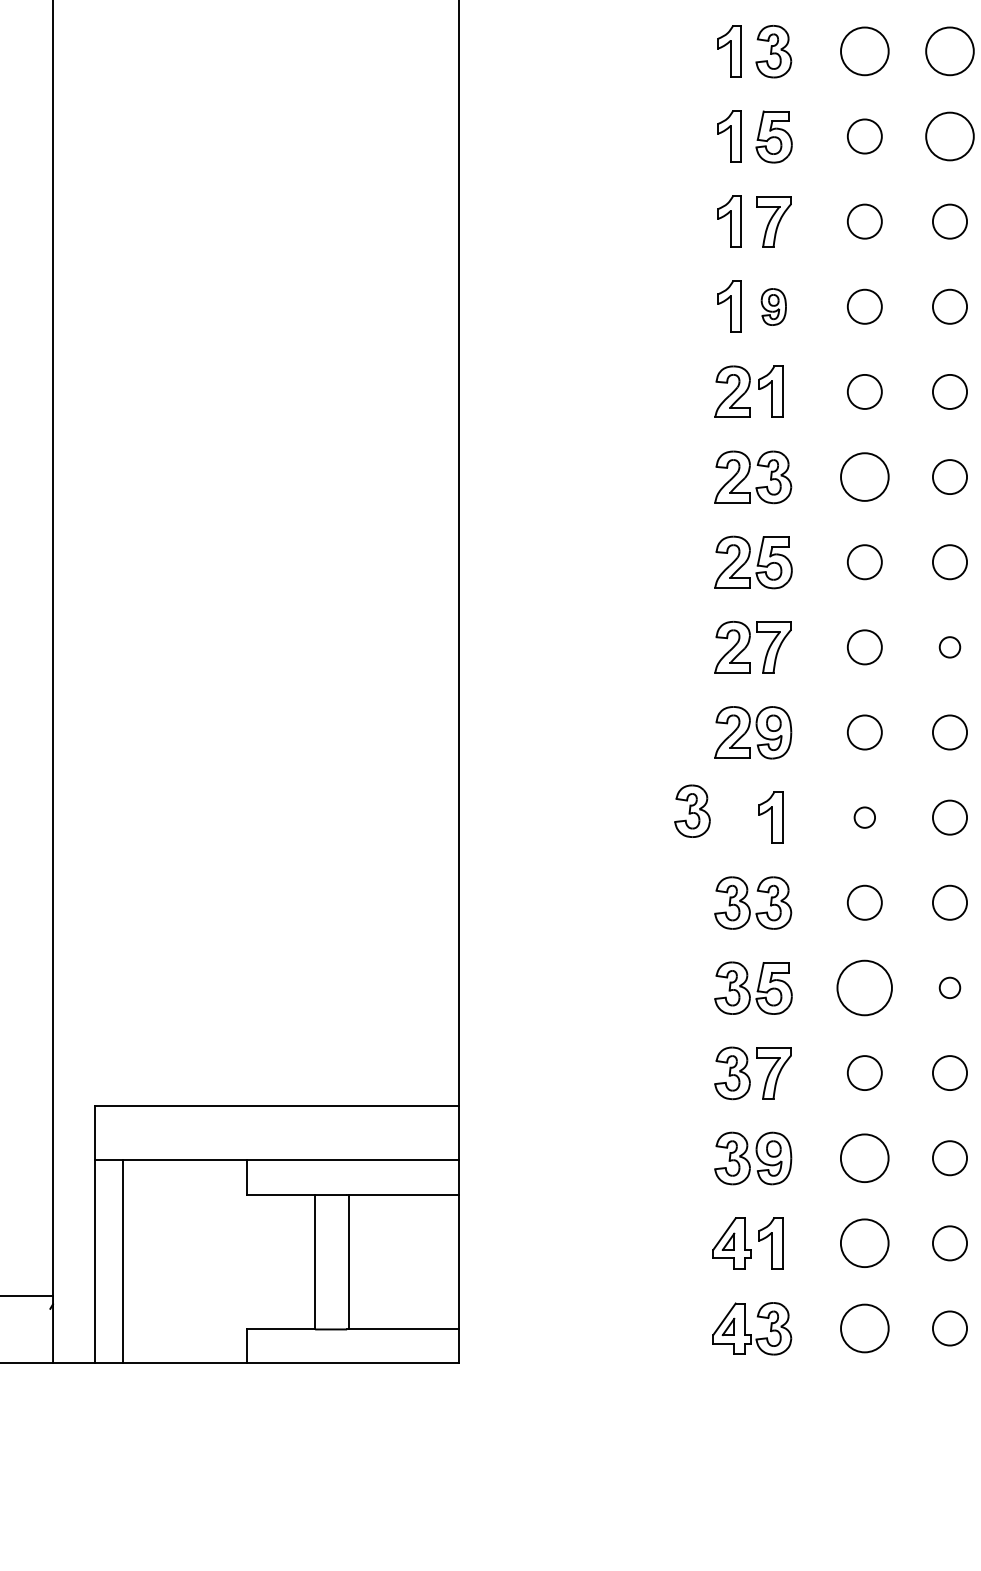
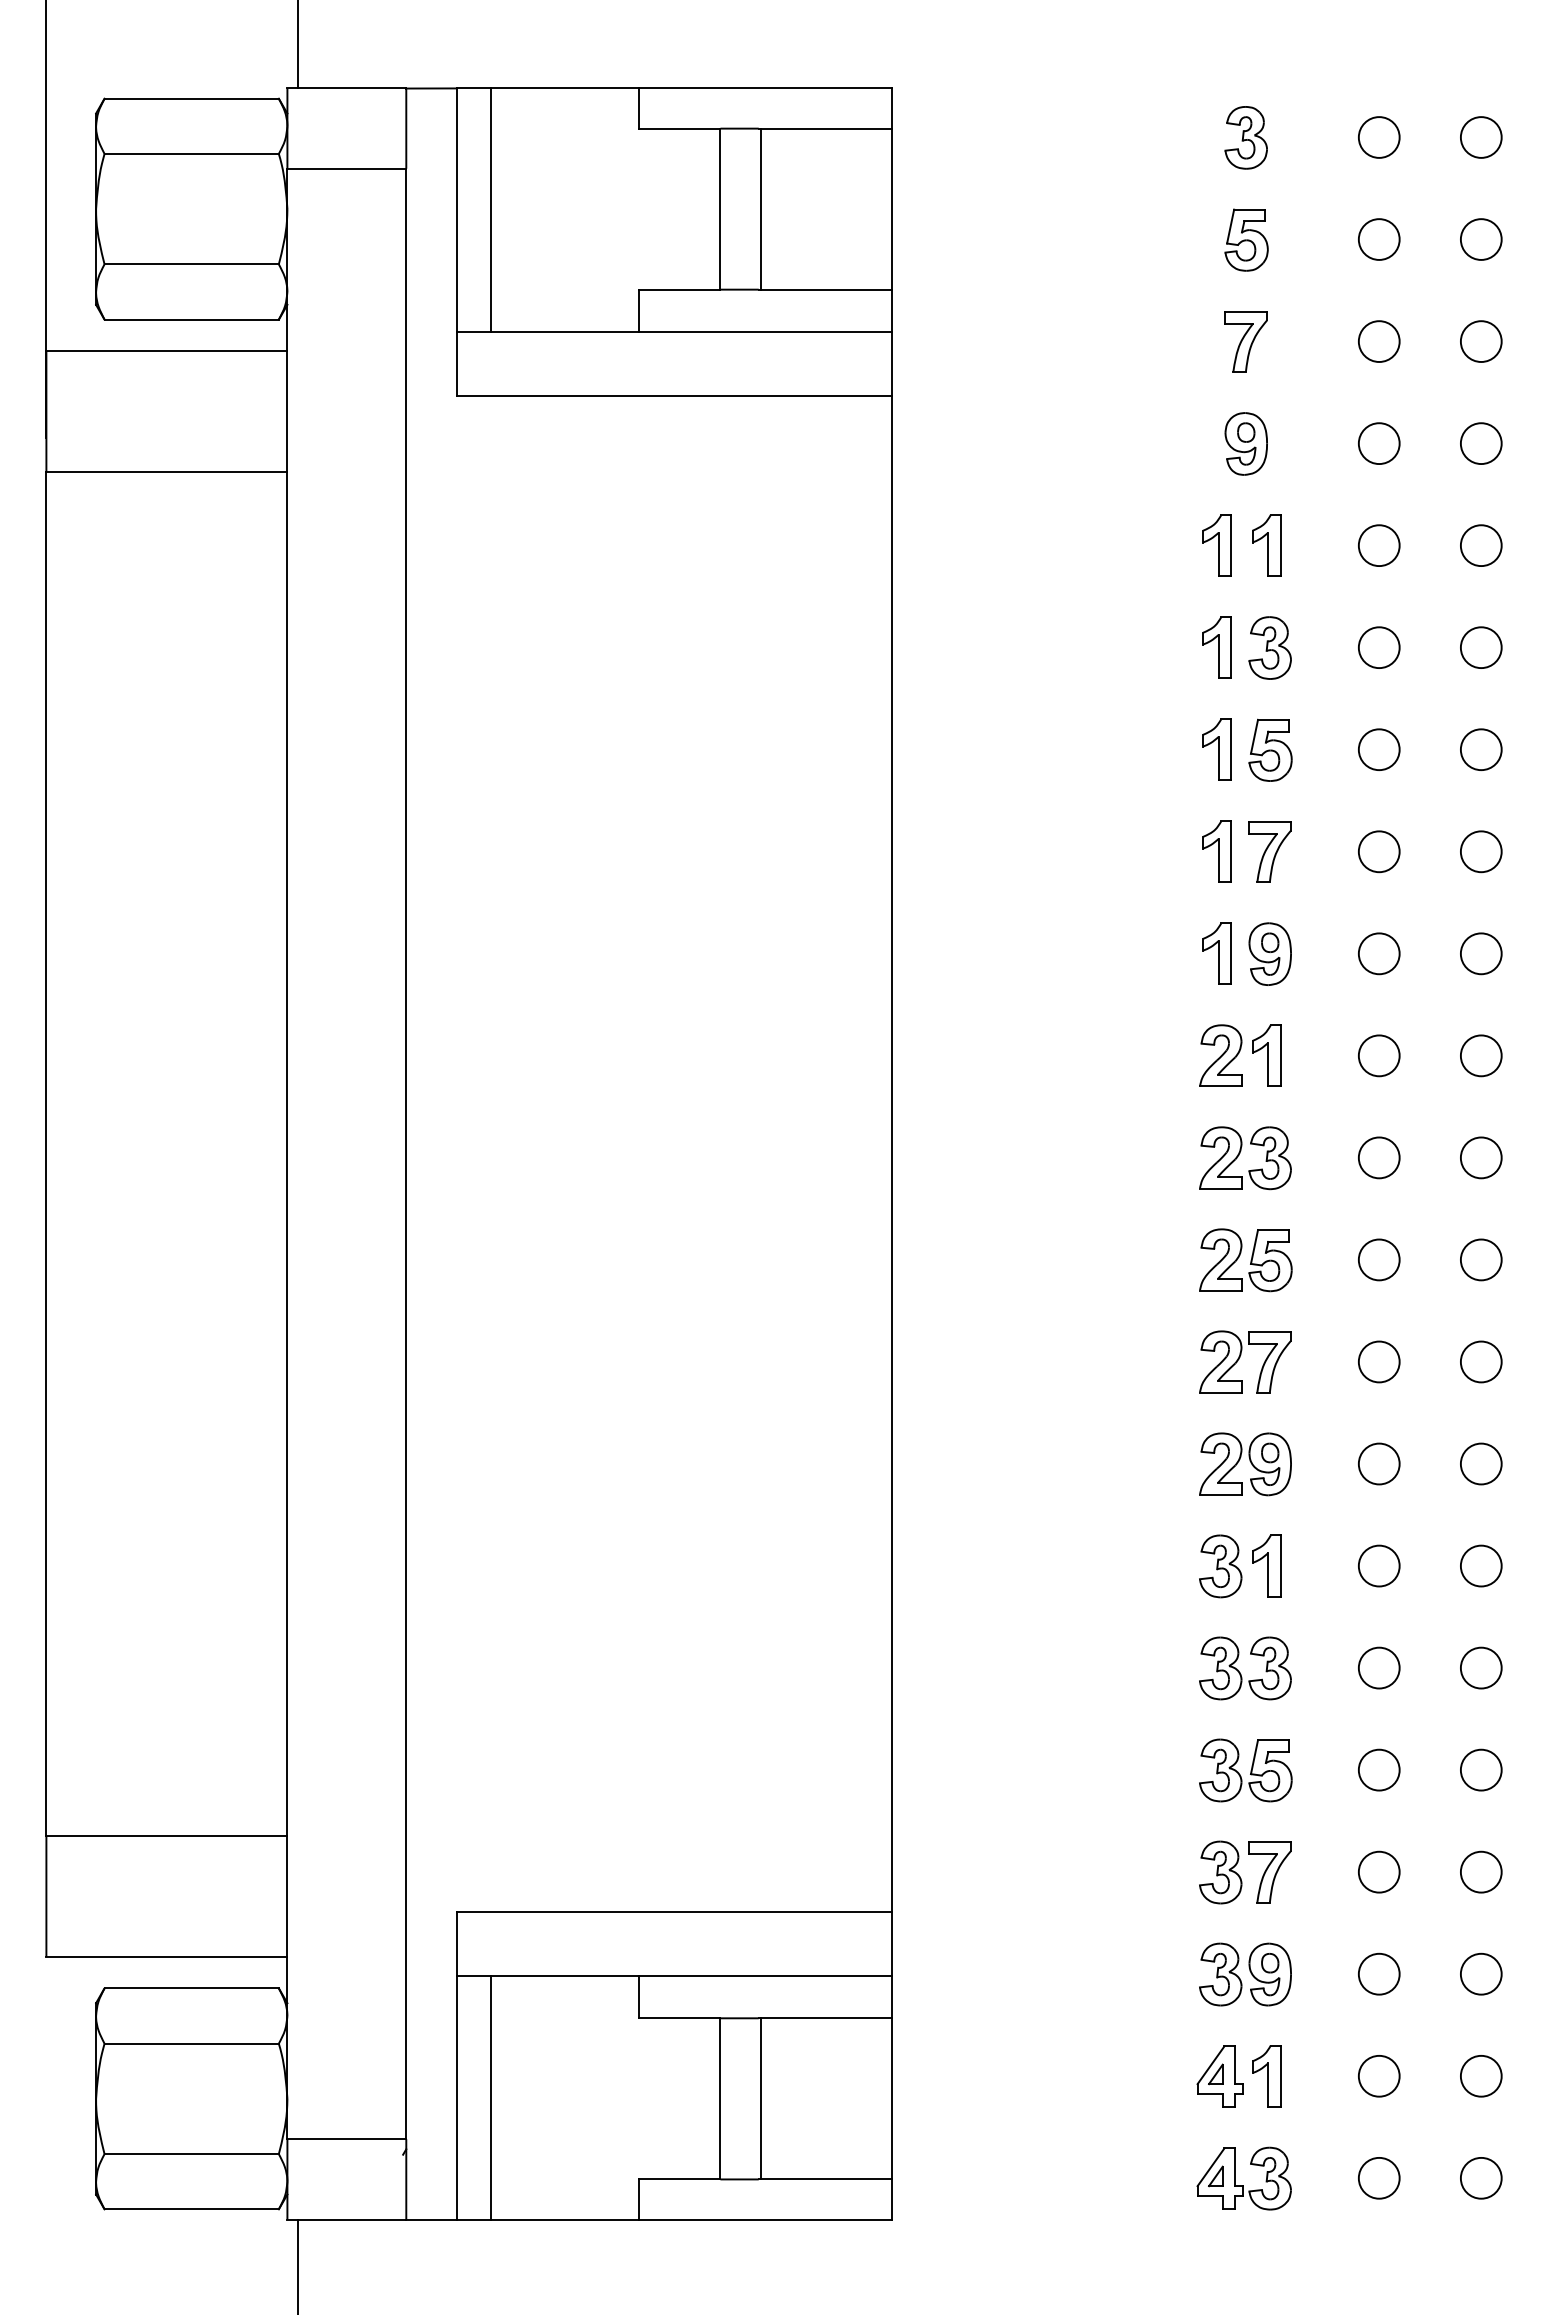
circle: (864, 51) -> (1378, 647), size x0.71
circle: (949, 51) -> (1480, 647), size x0.71
circle: (949, 136) -> (1480, 749), size x0.71
part: (773, 306) -> (1269, 953), size x1.43
circle: (864, 476) -> (1378, 1157), size x0.71
circle: (949, 646) -> (1480, 1361), size x1.67
part: (692, 811) -> (1220, 1566), moved
circle: (864, 817) -> (1378, 1565), size x1.67
circle: (865, 987) -> (1379, 1769), size x0.62
circle: (949, 987) -> (1480, 1769), size x1.67
circle: (865, 1157) -> (1379, 1973), size x0.71
circle: (865, 1243) -> (1379, 2076), size x0.71
circle: (864, 1327) -> (1378, 2177), size x0.71

